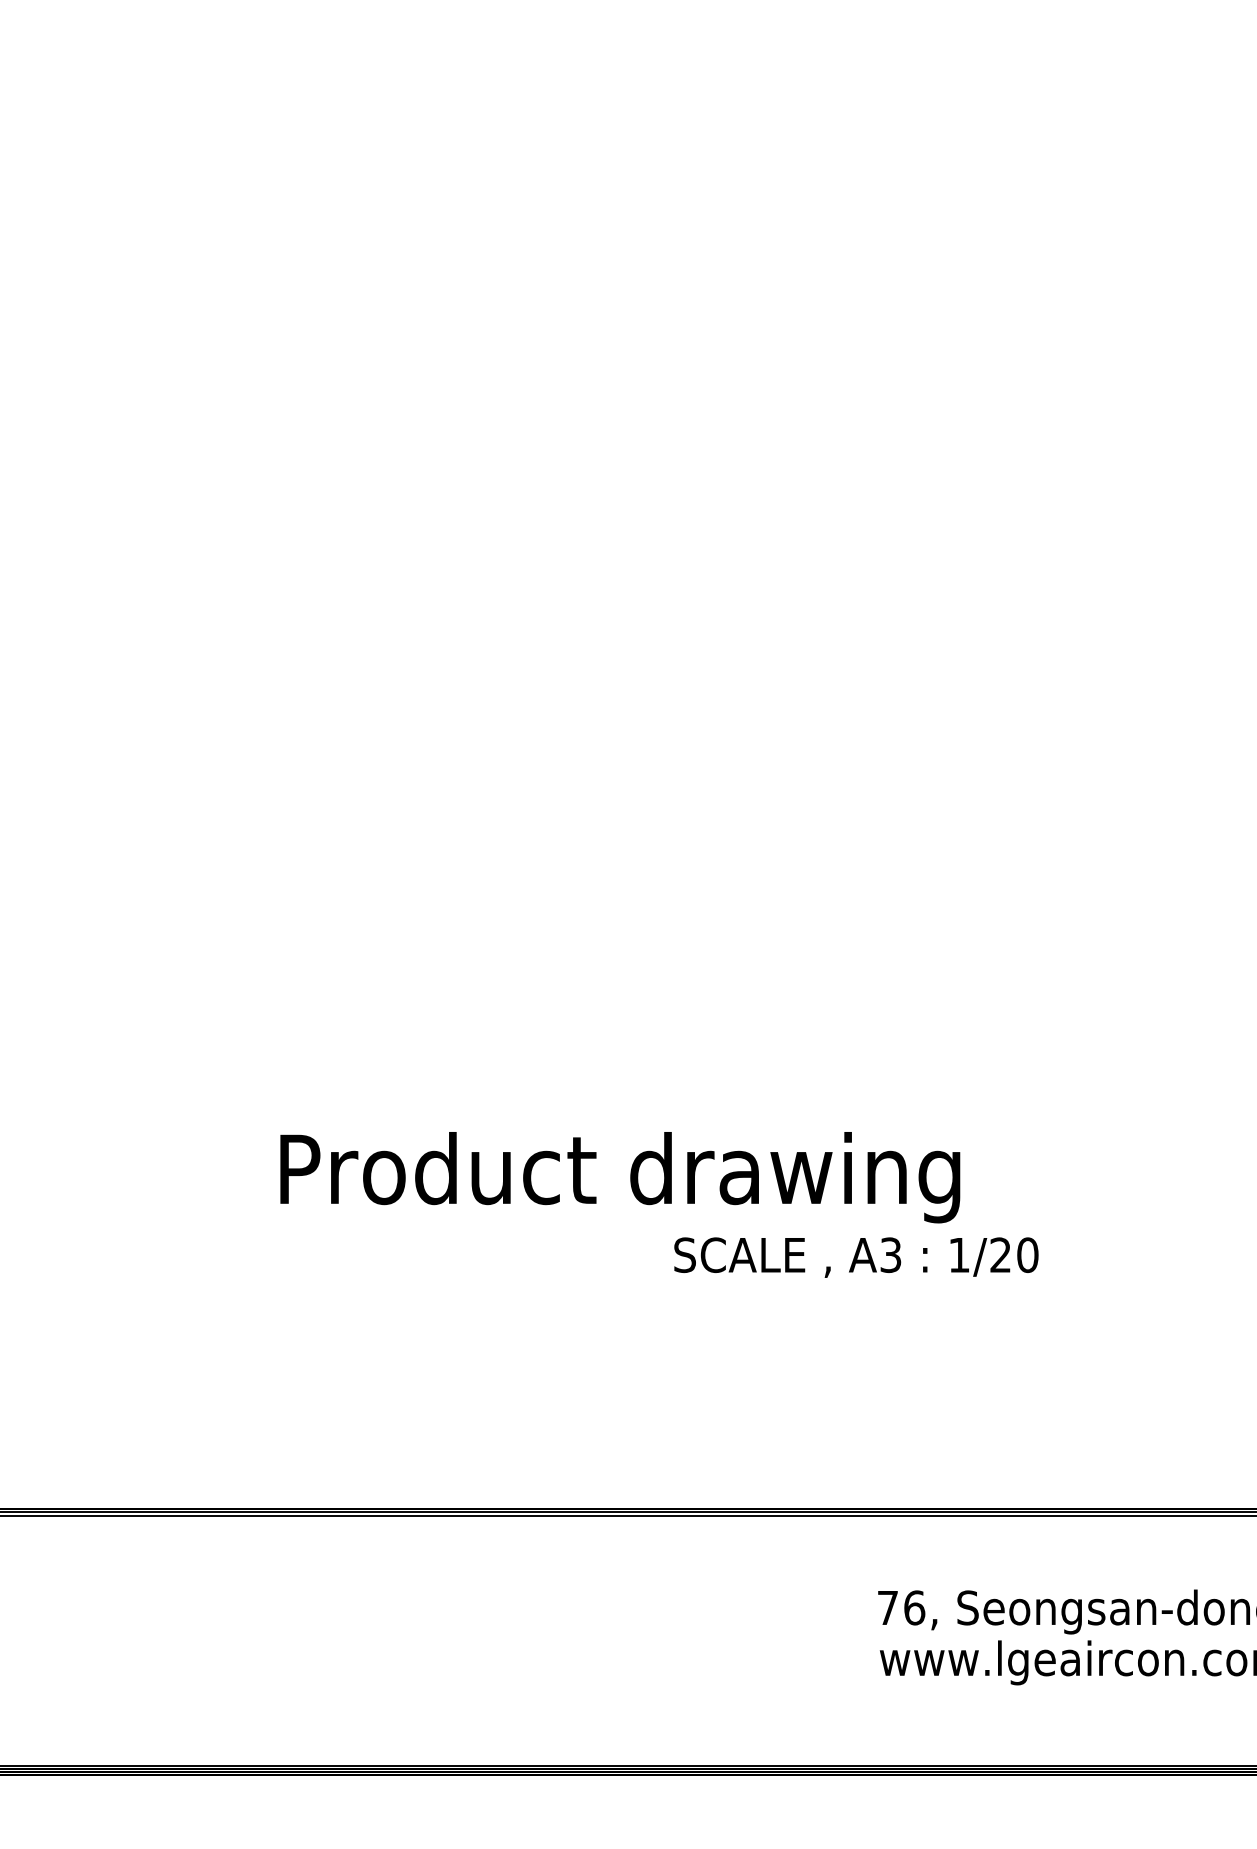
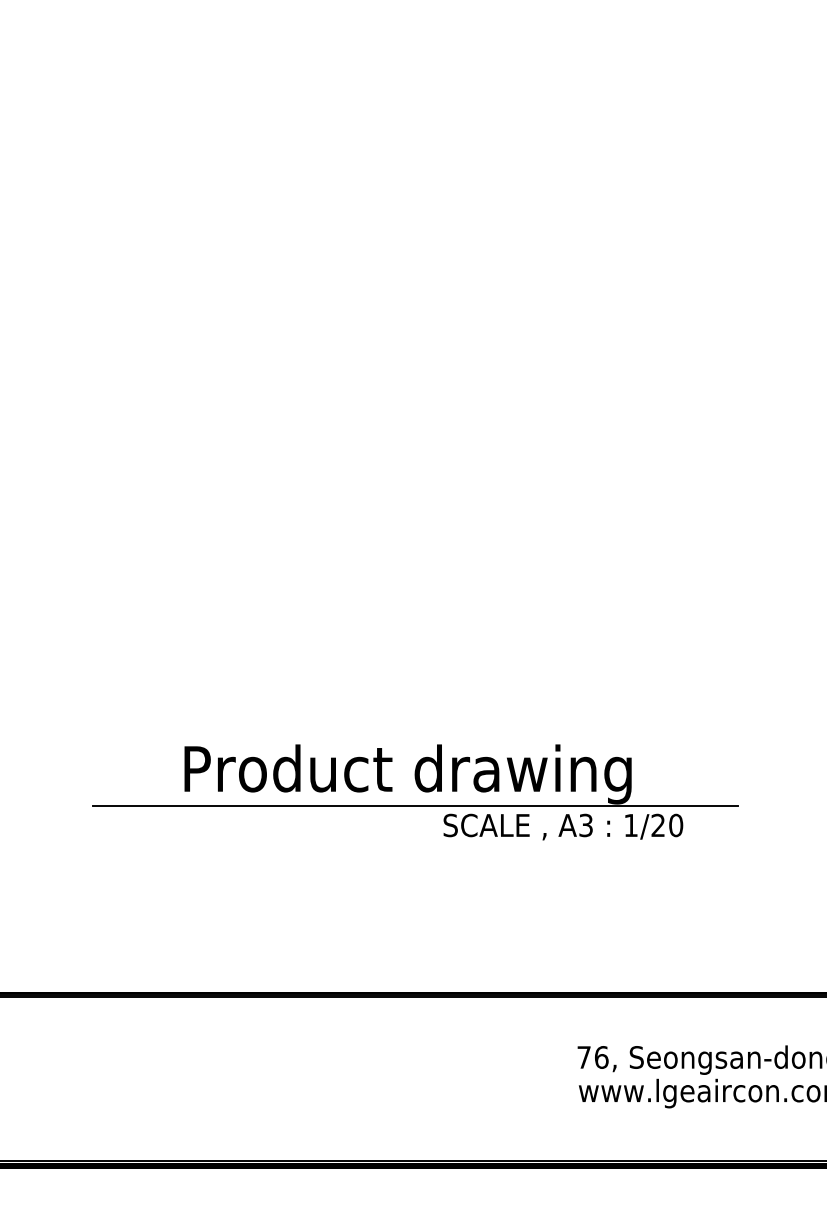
line: (631, 1224) -> (415, 805), added

